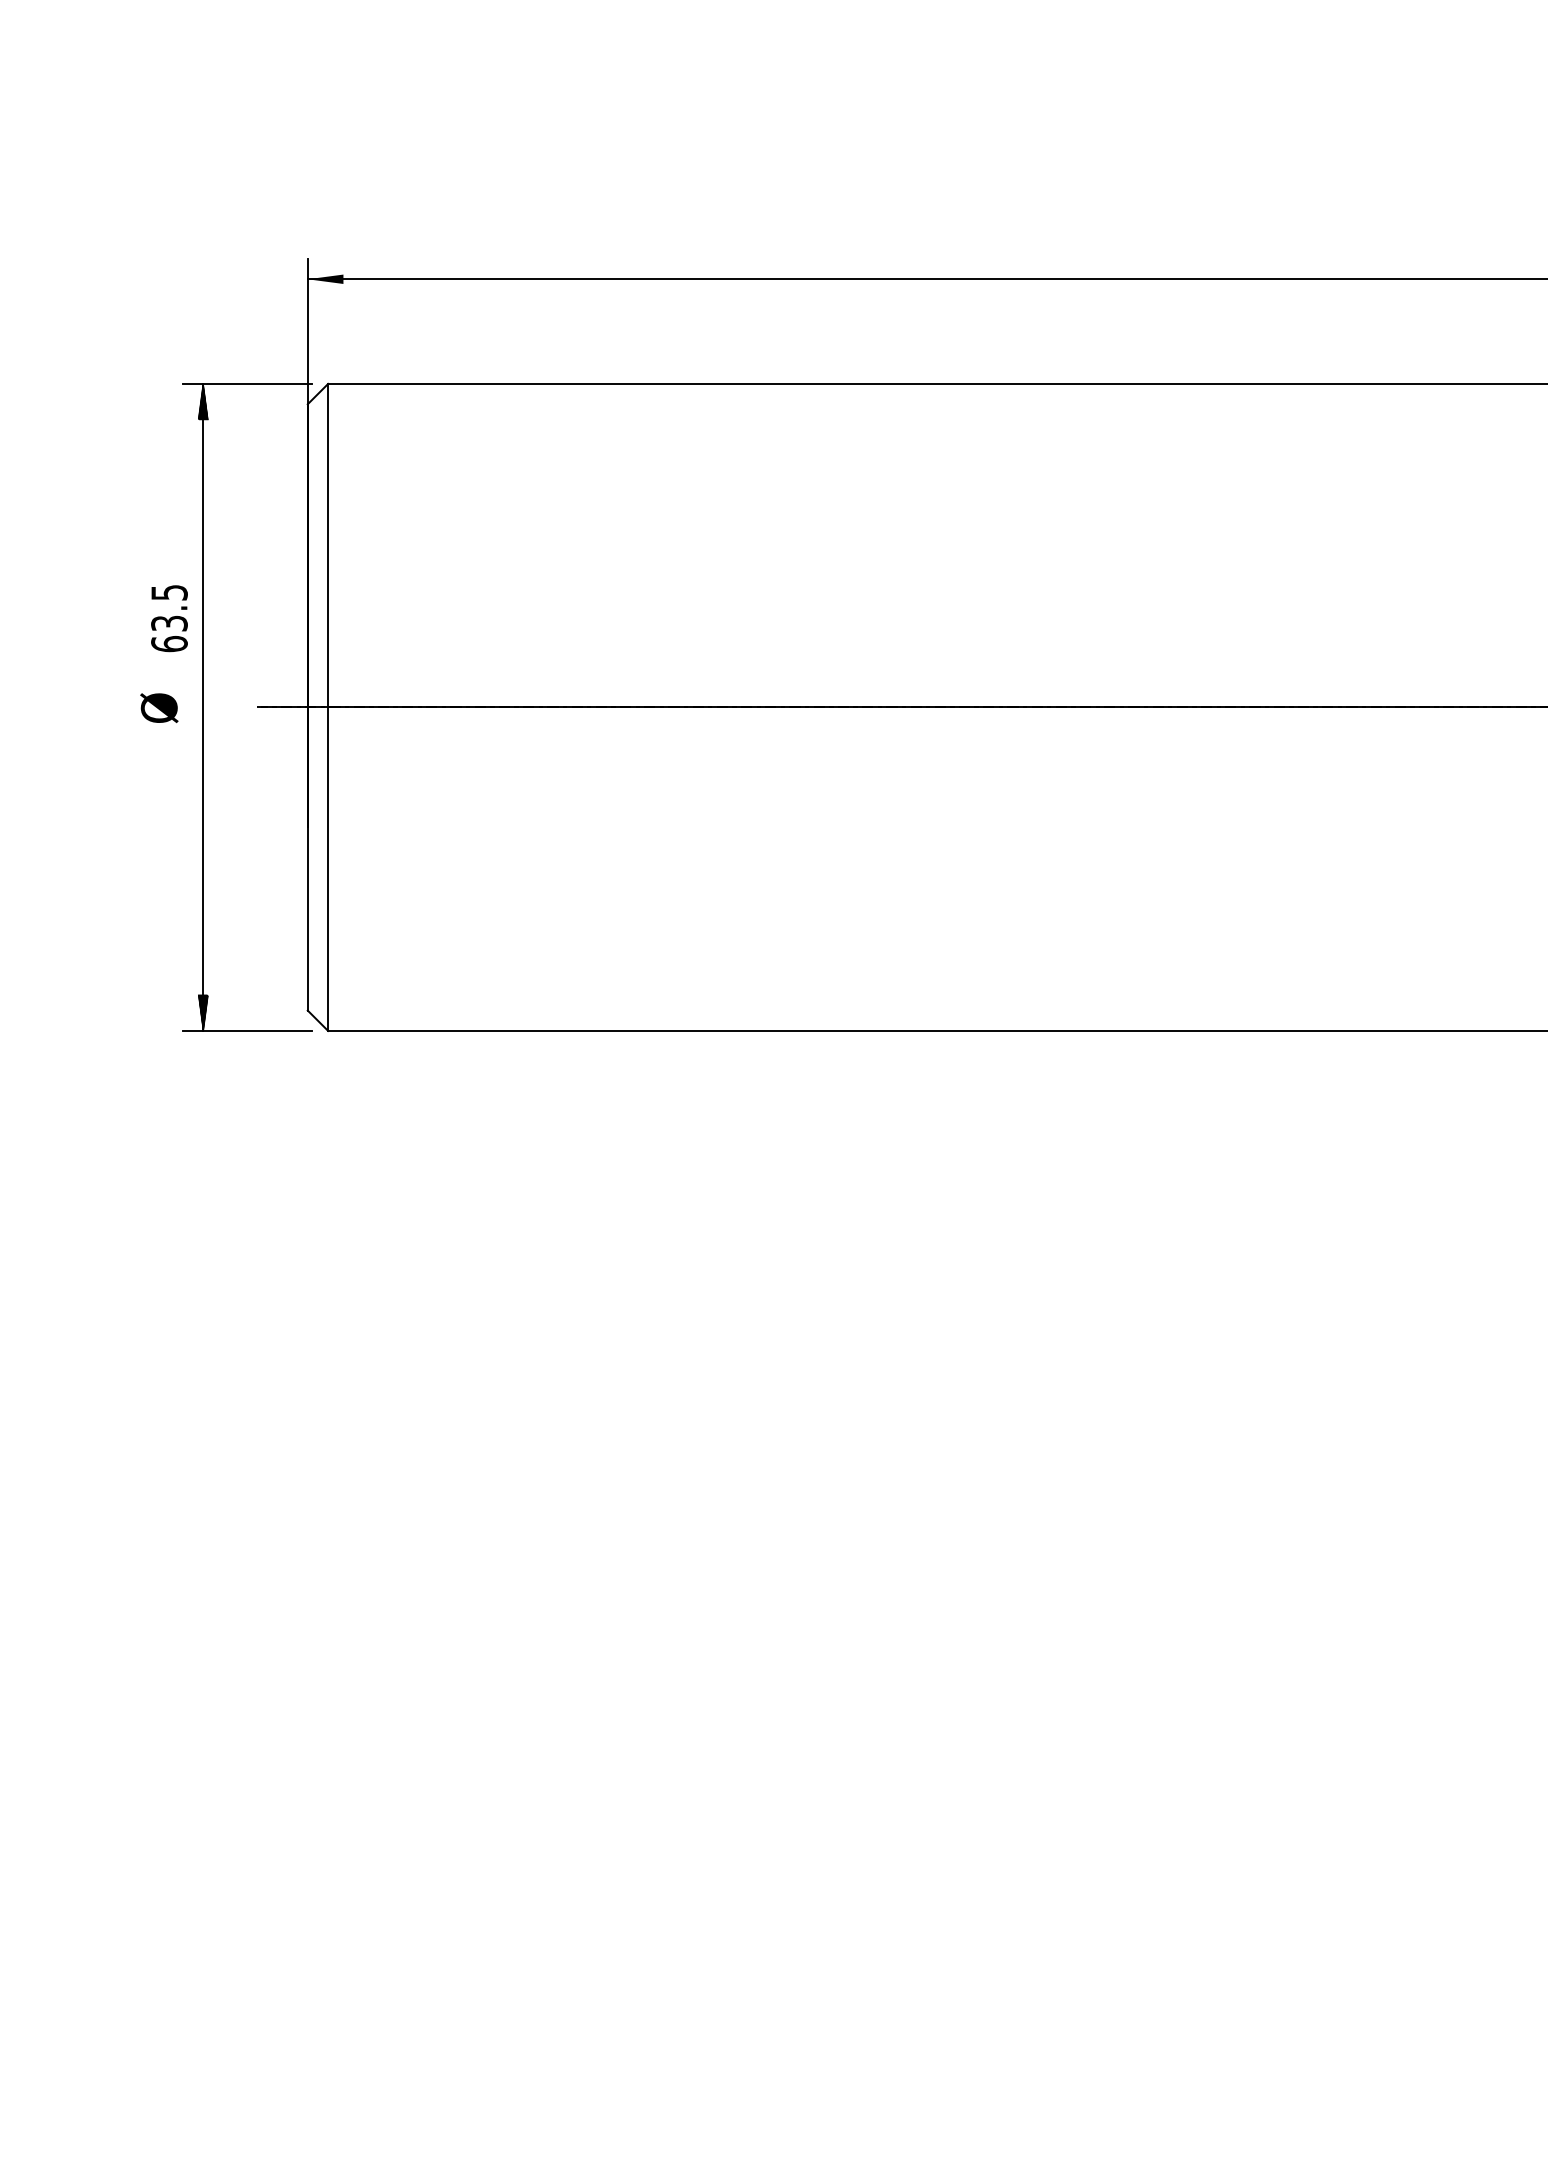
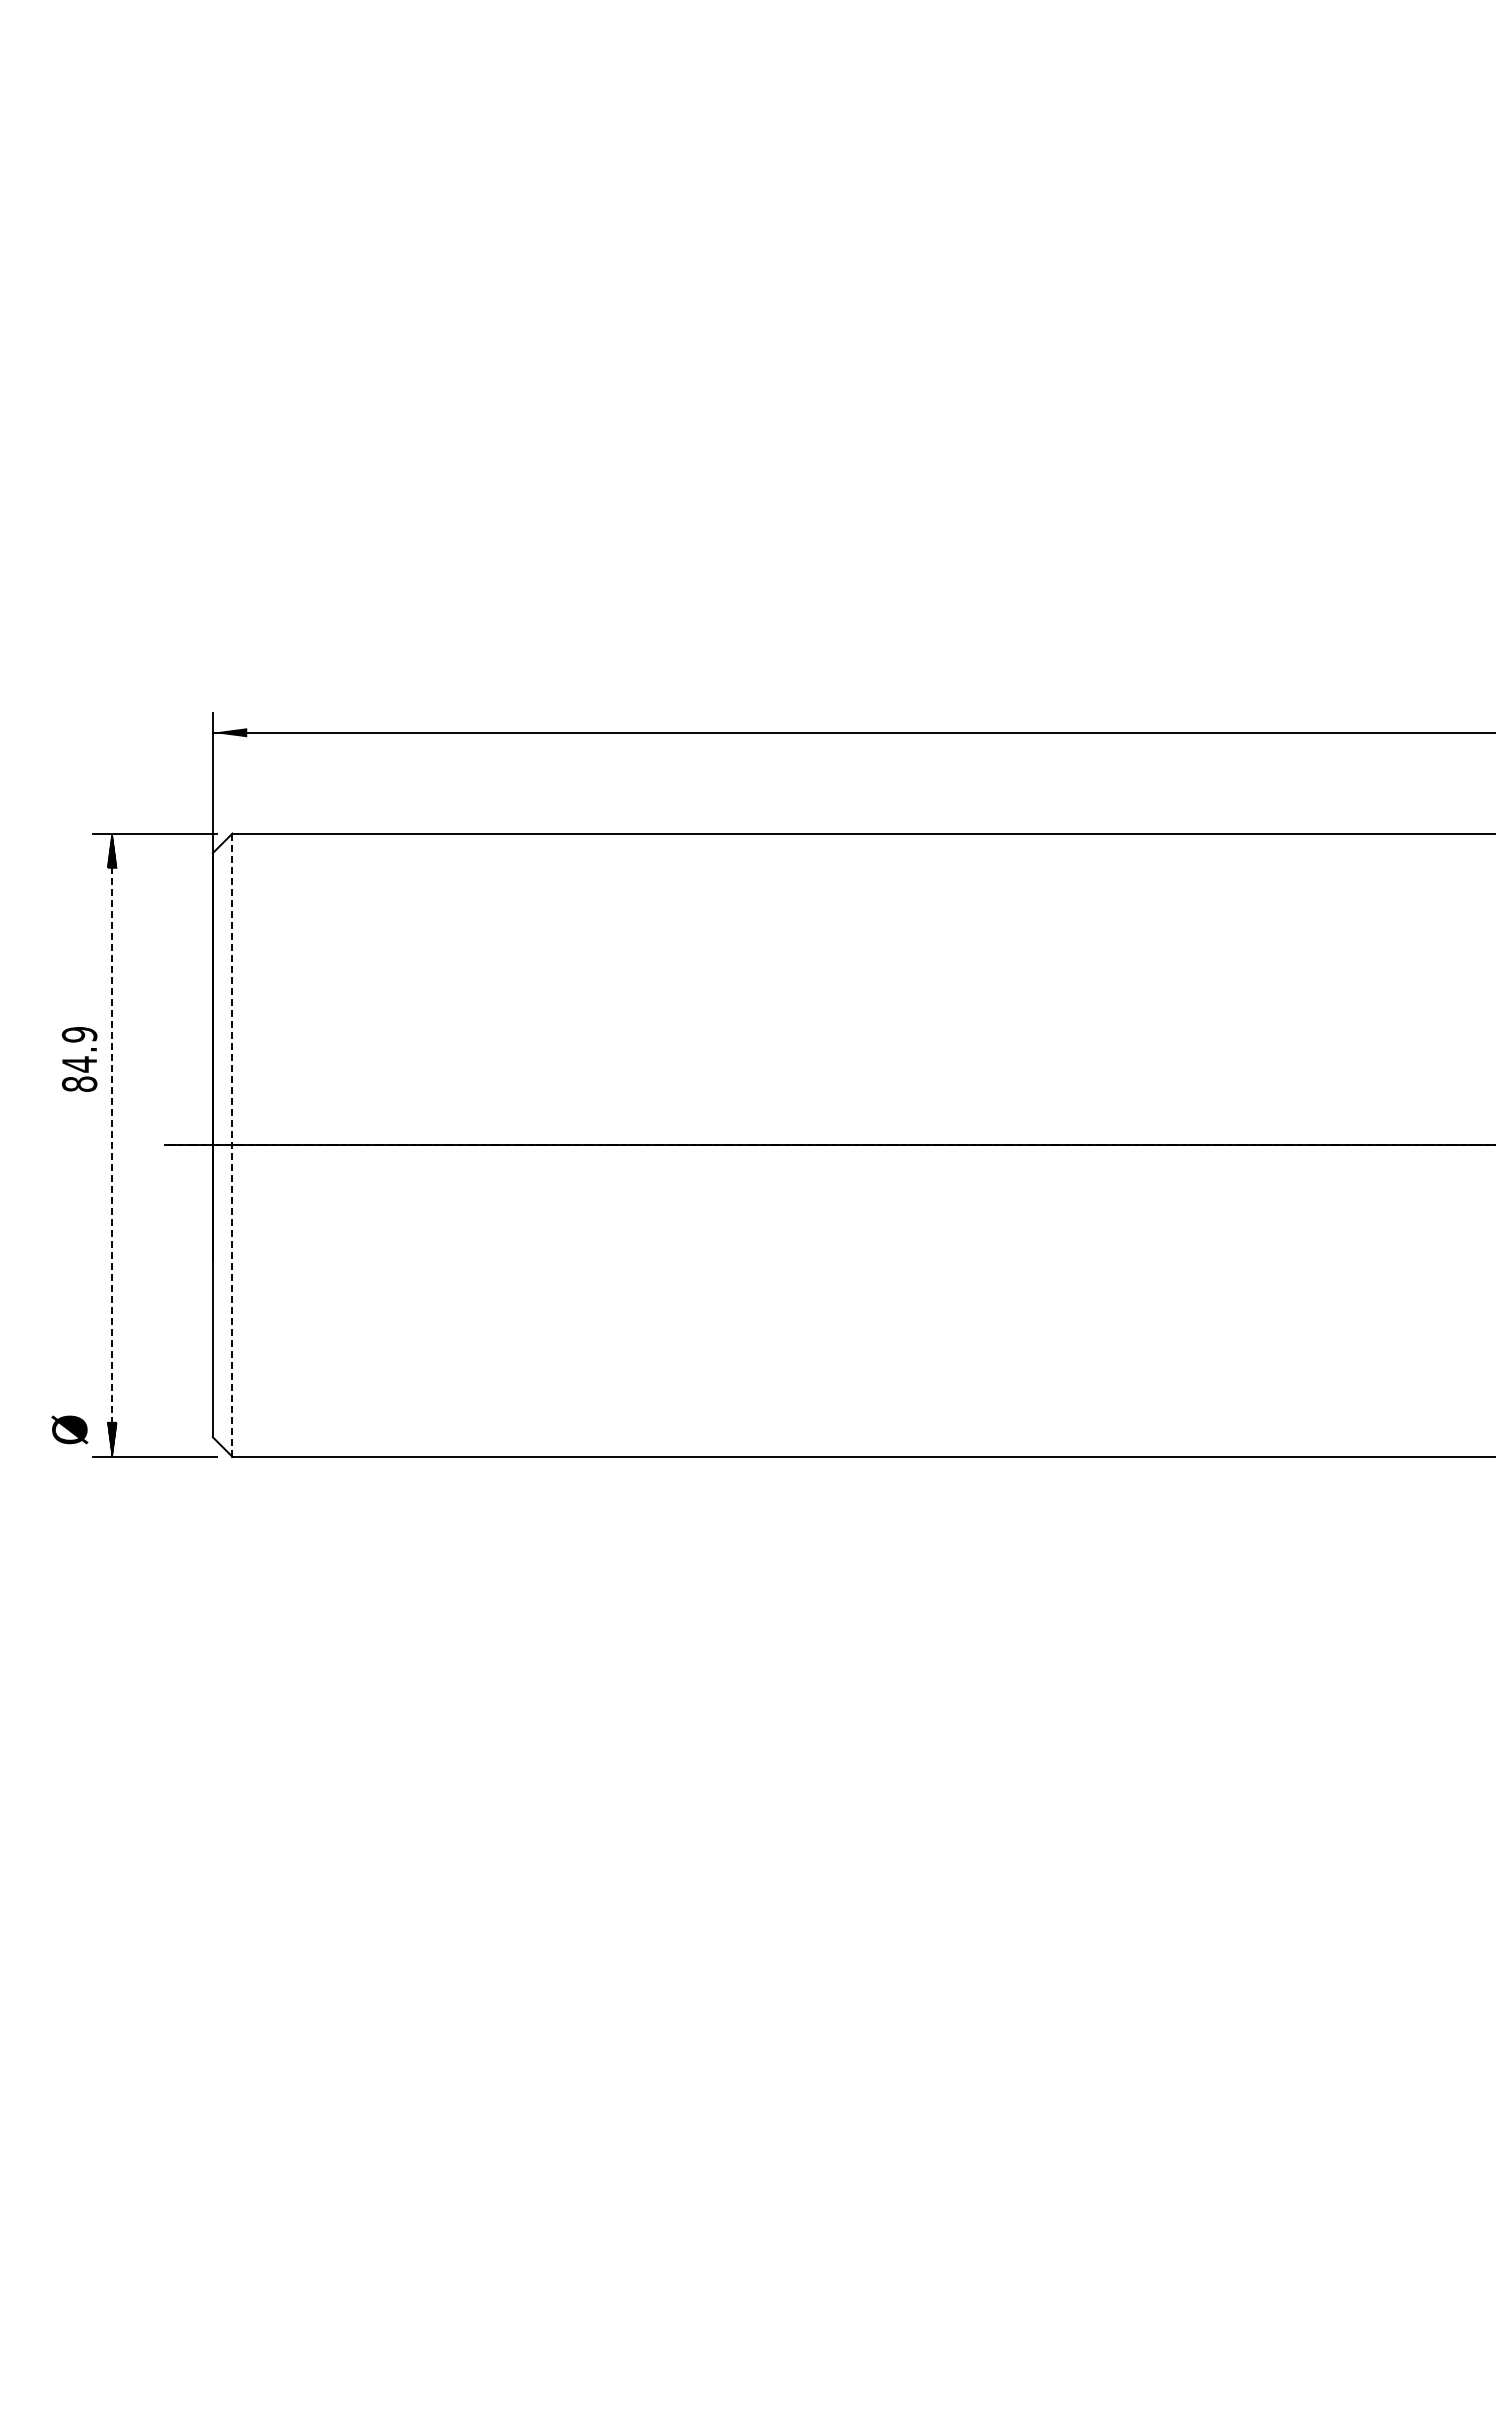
text: (169, 618) -> (79, 1059), 63.5 -> 84.9
text: (158, 707) -> (69, 1429), moved
line: (203, 707) -> (112, 1145), solid -> dashed
line: (328, 707) -> (232, 1145), solid -> dashed

